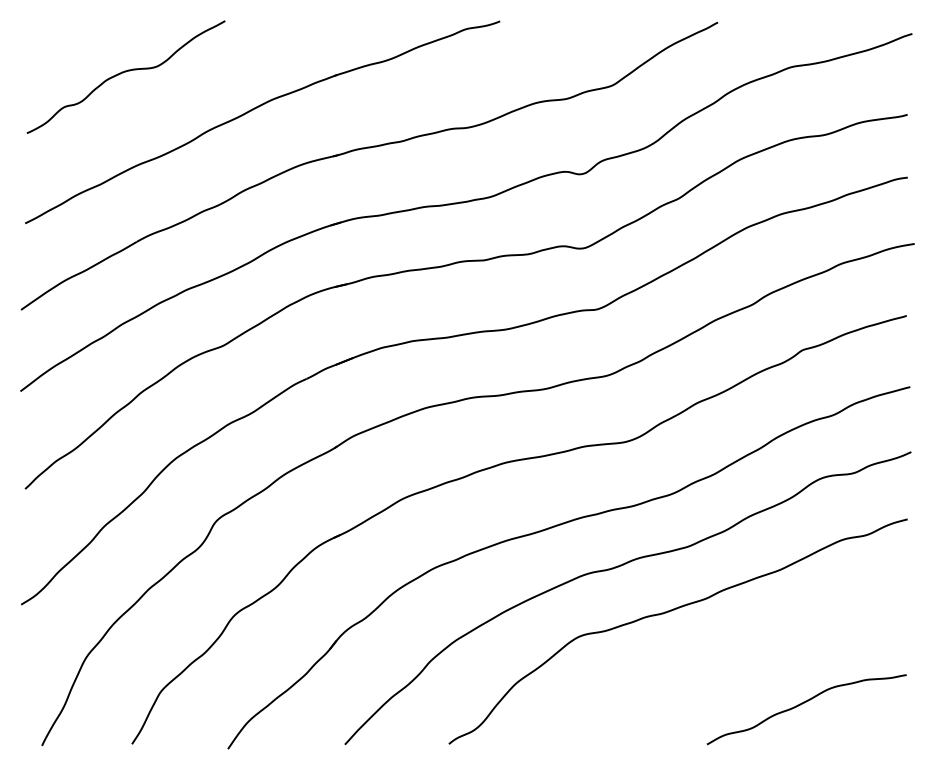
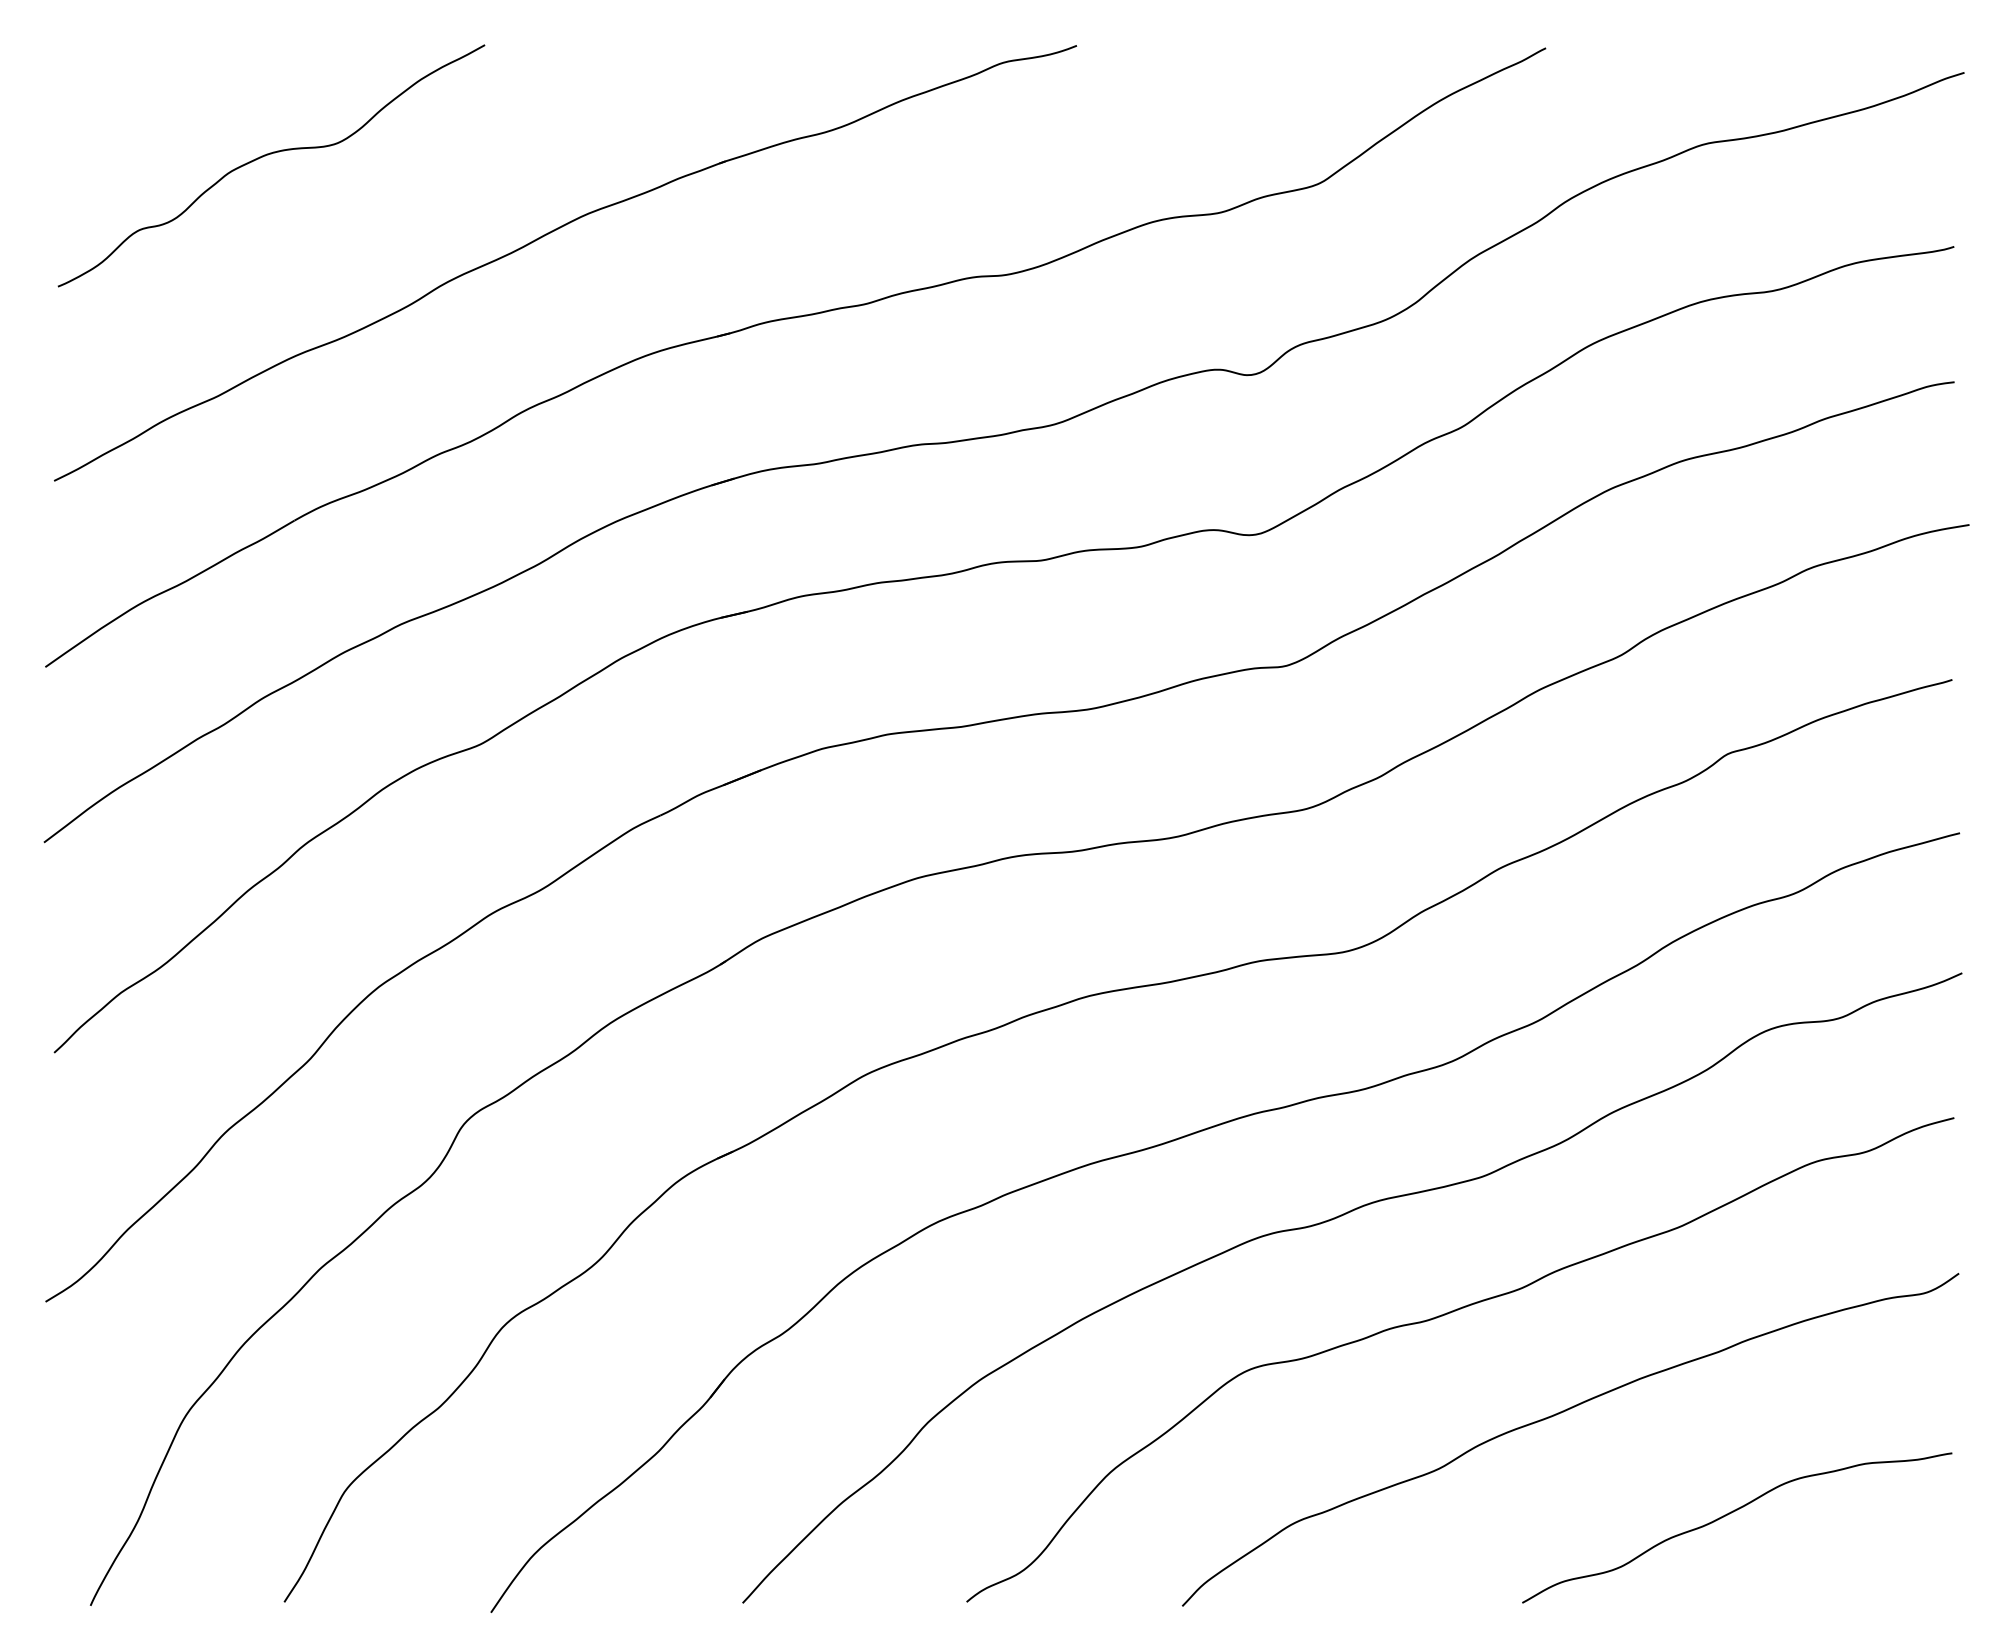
curve: (724, 657) -> (1559, 1415), added

